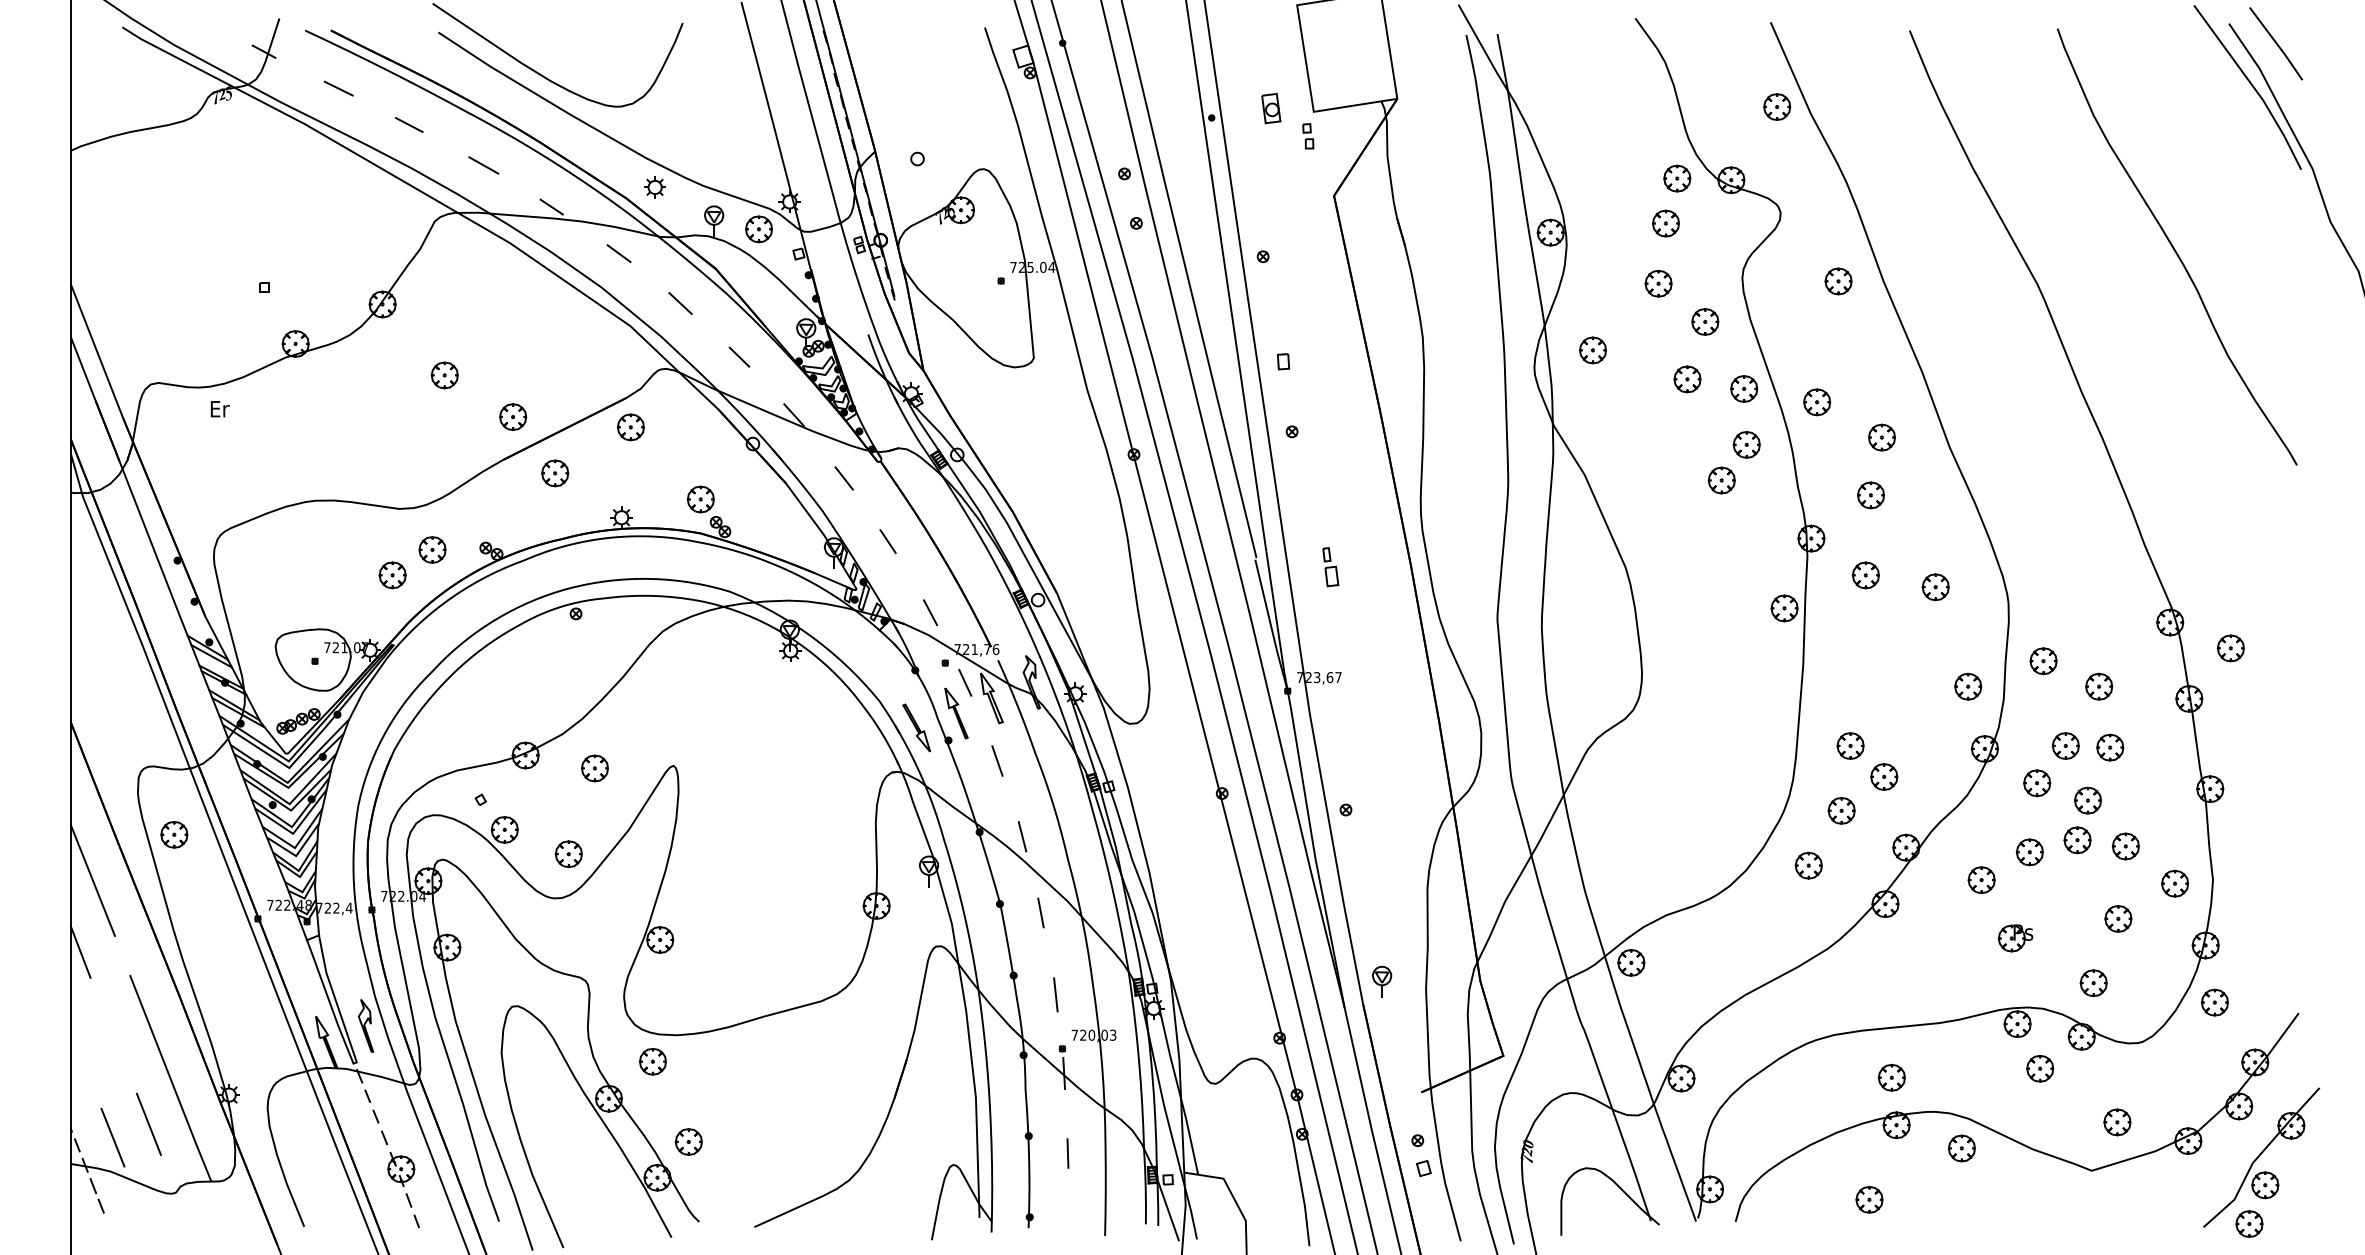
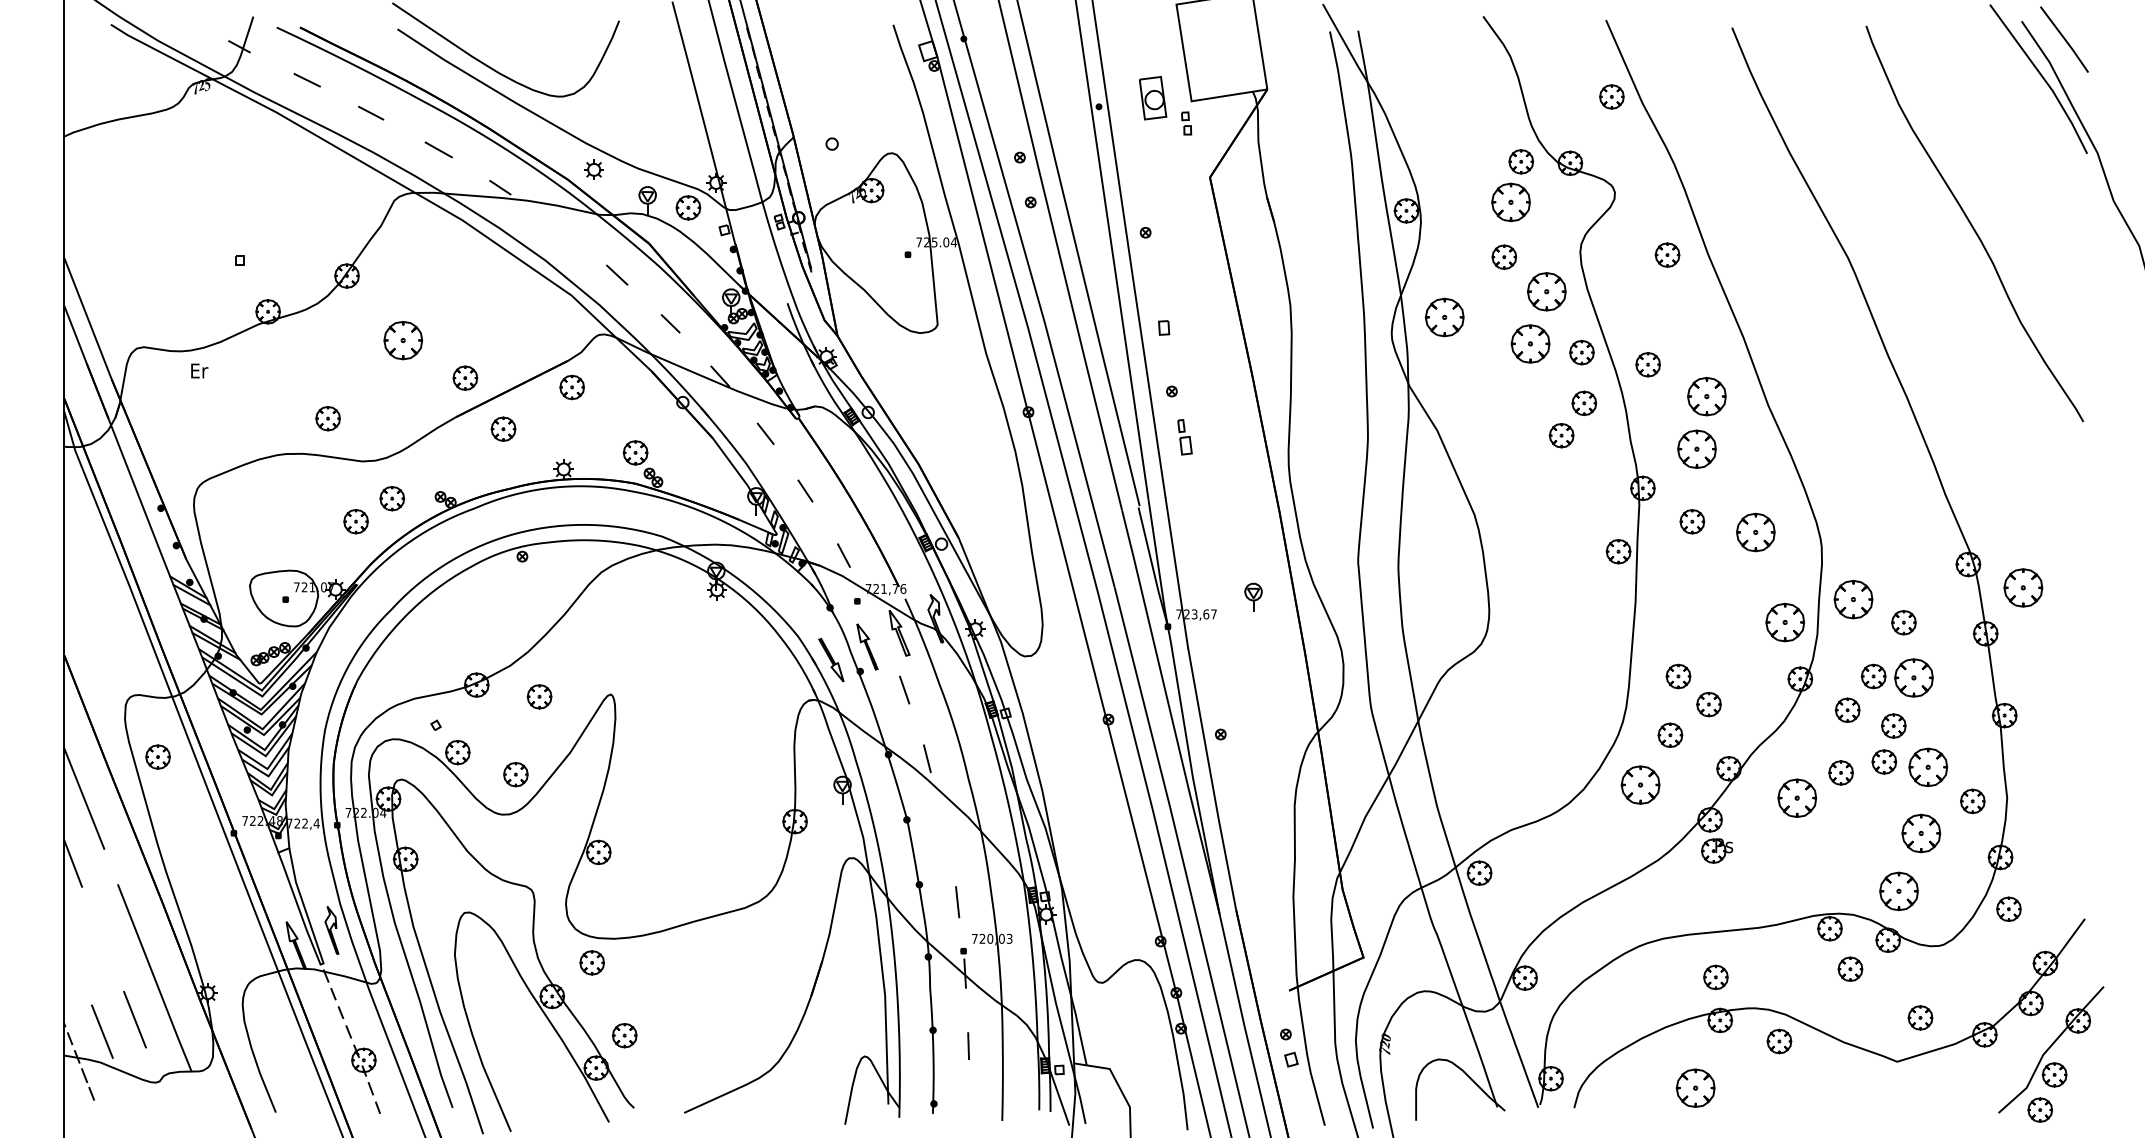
part: (1270, 108) -> (1152, 98), size x1.6
part: (1665, 223) -> (1510, 202), size x1.6
line: (619, 253) -> (561, 229), removed
part: (1705, 321) -> (1546, 291), size x1.6
part: (1592, 350) -> (1444, 317), size x1.6
part: (444, 374) -> (403, 339), size x1.6
part: (1687, 378) -> (1530, 343), size x1.6
part: (1881, 437) -> (1706, 396), size x1.6
part: (361, 461) -> (327, 418), added
part: (1870, 494) -> (1696, 448), size x1.6
part: (1330, 567) -> (1184, 437), moved
part: (1935, 587) -> (1755, 532), size x1.6
part: (2230, 647) -> (2023, 587), size x1.6
part: (2043, 661) -> (1853, 599), size x1.6
line: (965, 682) -> (875, 618), removed
part: (1967, 686) -> (1784, 622), size x1.6
part: (2109, 747) -> (1913, 677), size x1.6
part: (2125, 846) -> (1927, 767), size x1.6
part: (1808, 865) -> (1640, 784), size x1.6
part: (1981, 879) -> (1797, 797), size x1.6
line: (1040, 912) -> (943, 827), removed
part: (2118, 918) -> (1921, 832), size x1.6
part: (2015, 937) -> (1717, 850), moved
part: (1382, 980) -> (1253, 596), moved
part: (2093, 983) -> (1898, 891), size x1.6
part: (1869, 1199) -> (1695, 1087), size x1.6

